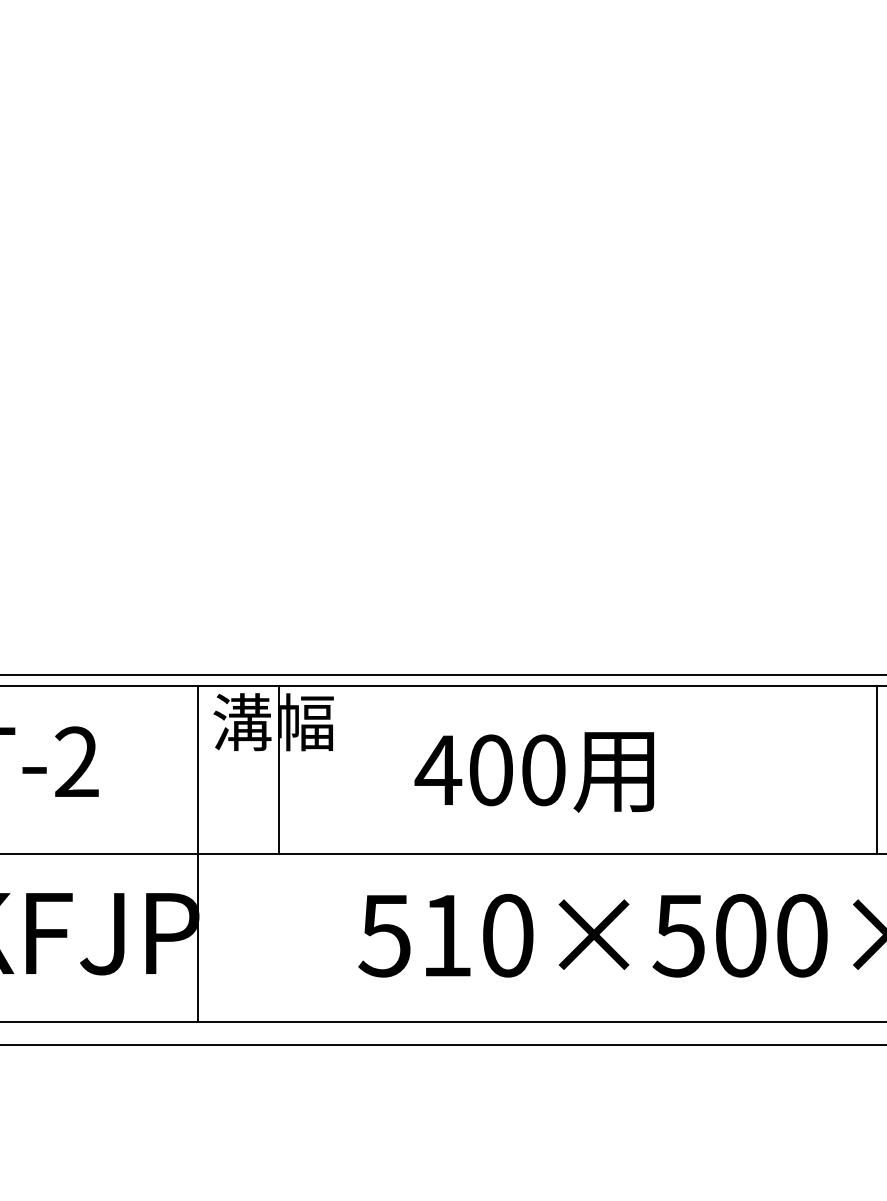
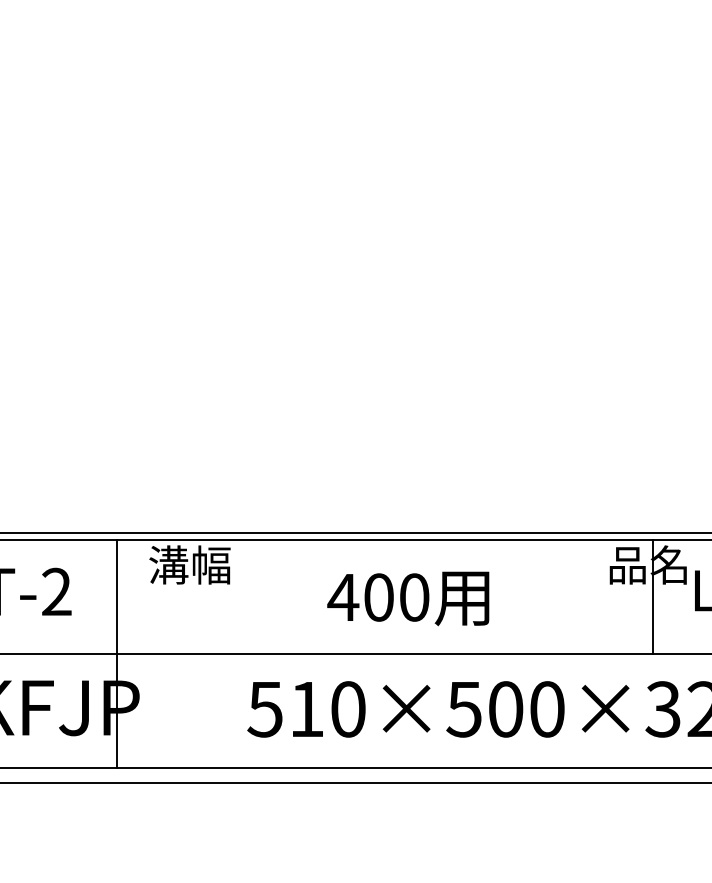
line: (278, 770) -> (193, 597), removed
line: (876, 770) -> (597, 597), removed
text: (534, 771) -> (408, 598), moved
line: (199, 853) -> (117, 653), moved

